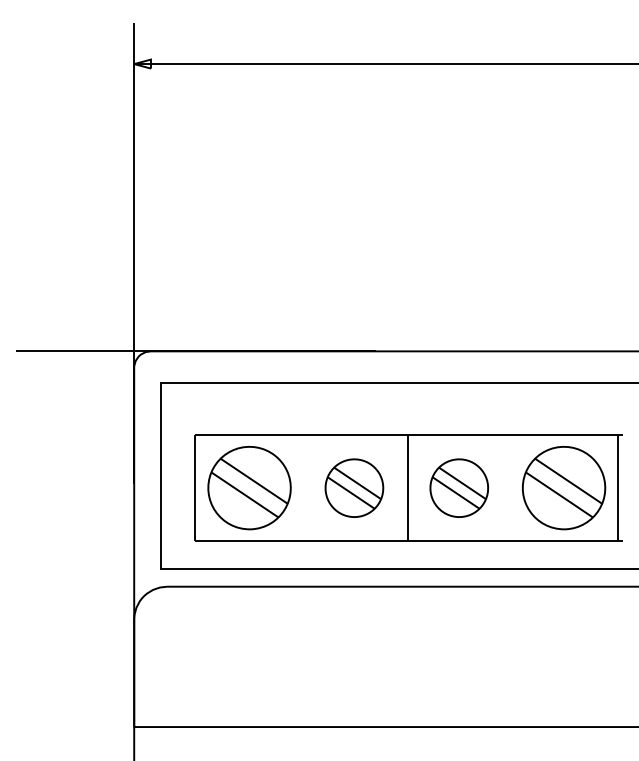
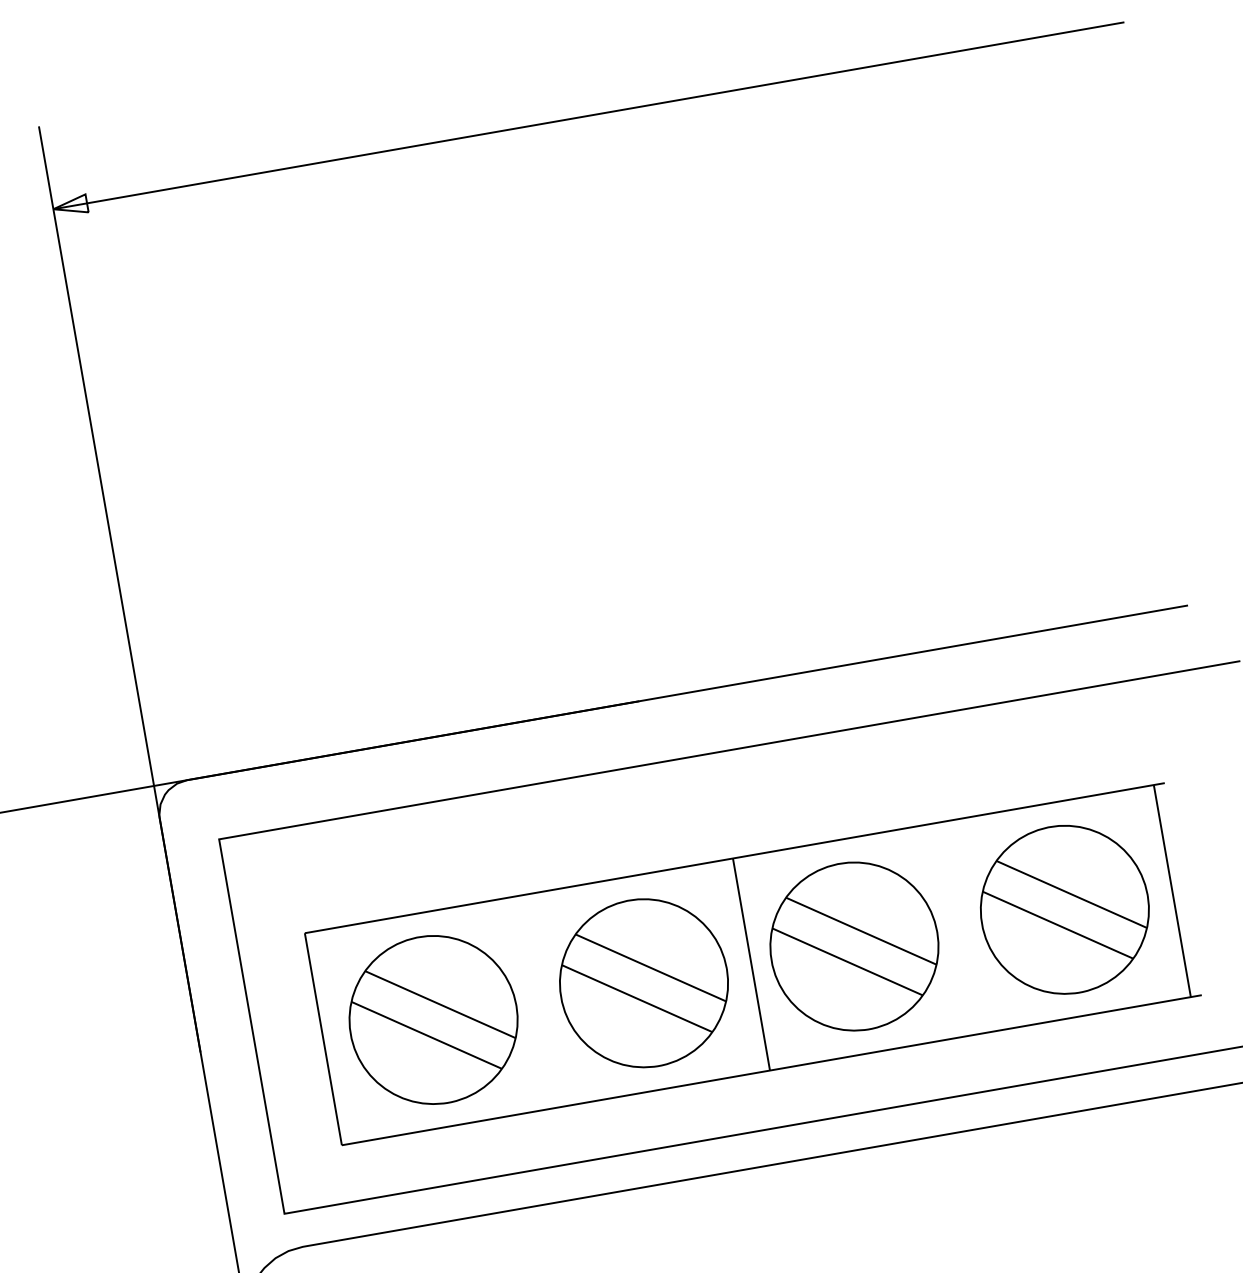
part: (354, 488) -> (644, 984), size x1.43
part: (459, 488) -> (855, 947), size x1.43

